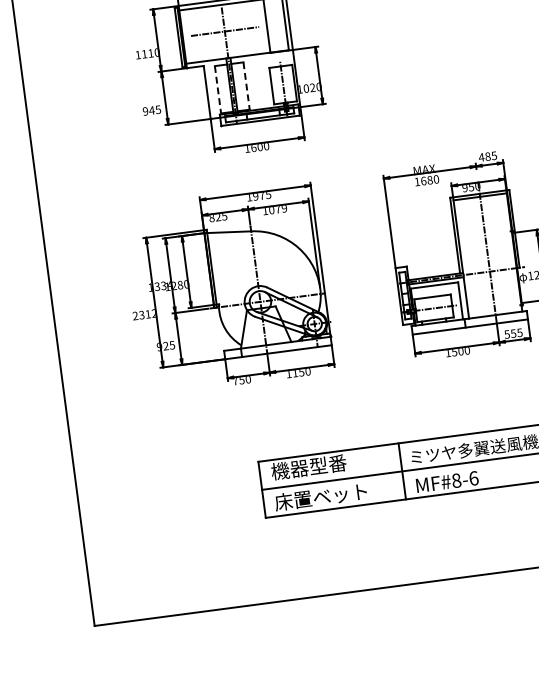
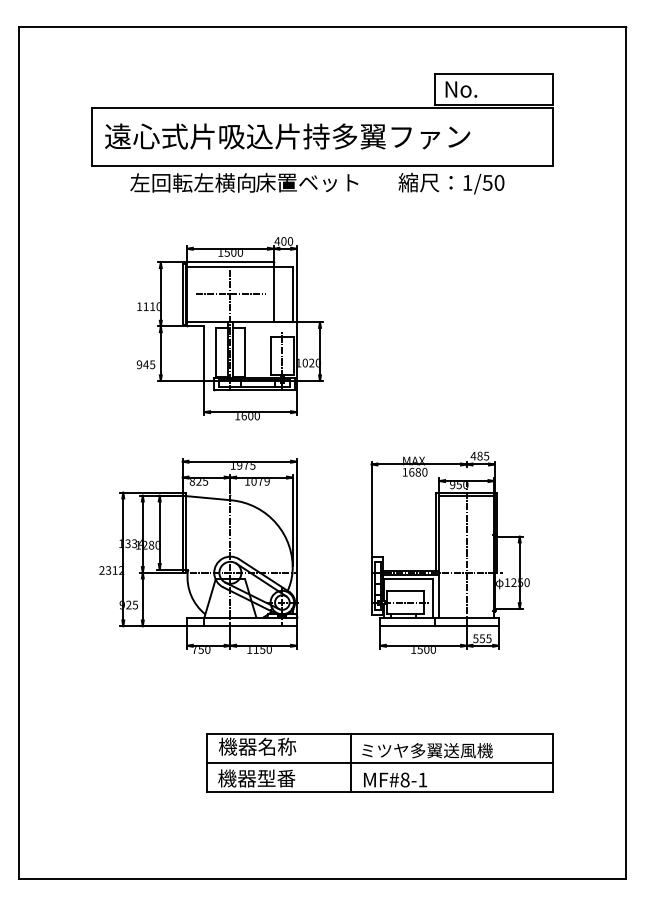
line: (246, 85) -> (245, 352), dashed -> solid
line: (217, 89) -> (215, 352), dashed -> solid
text: (328, 464) -> (277, 746), 機器型番 -> 機器名称
text: (473, 477) -> (422, 779), MF#8-6 -> MF#8-1
text: (320, 497) -> (265, 778), 床置ベット -> 機器型番

